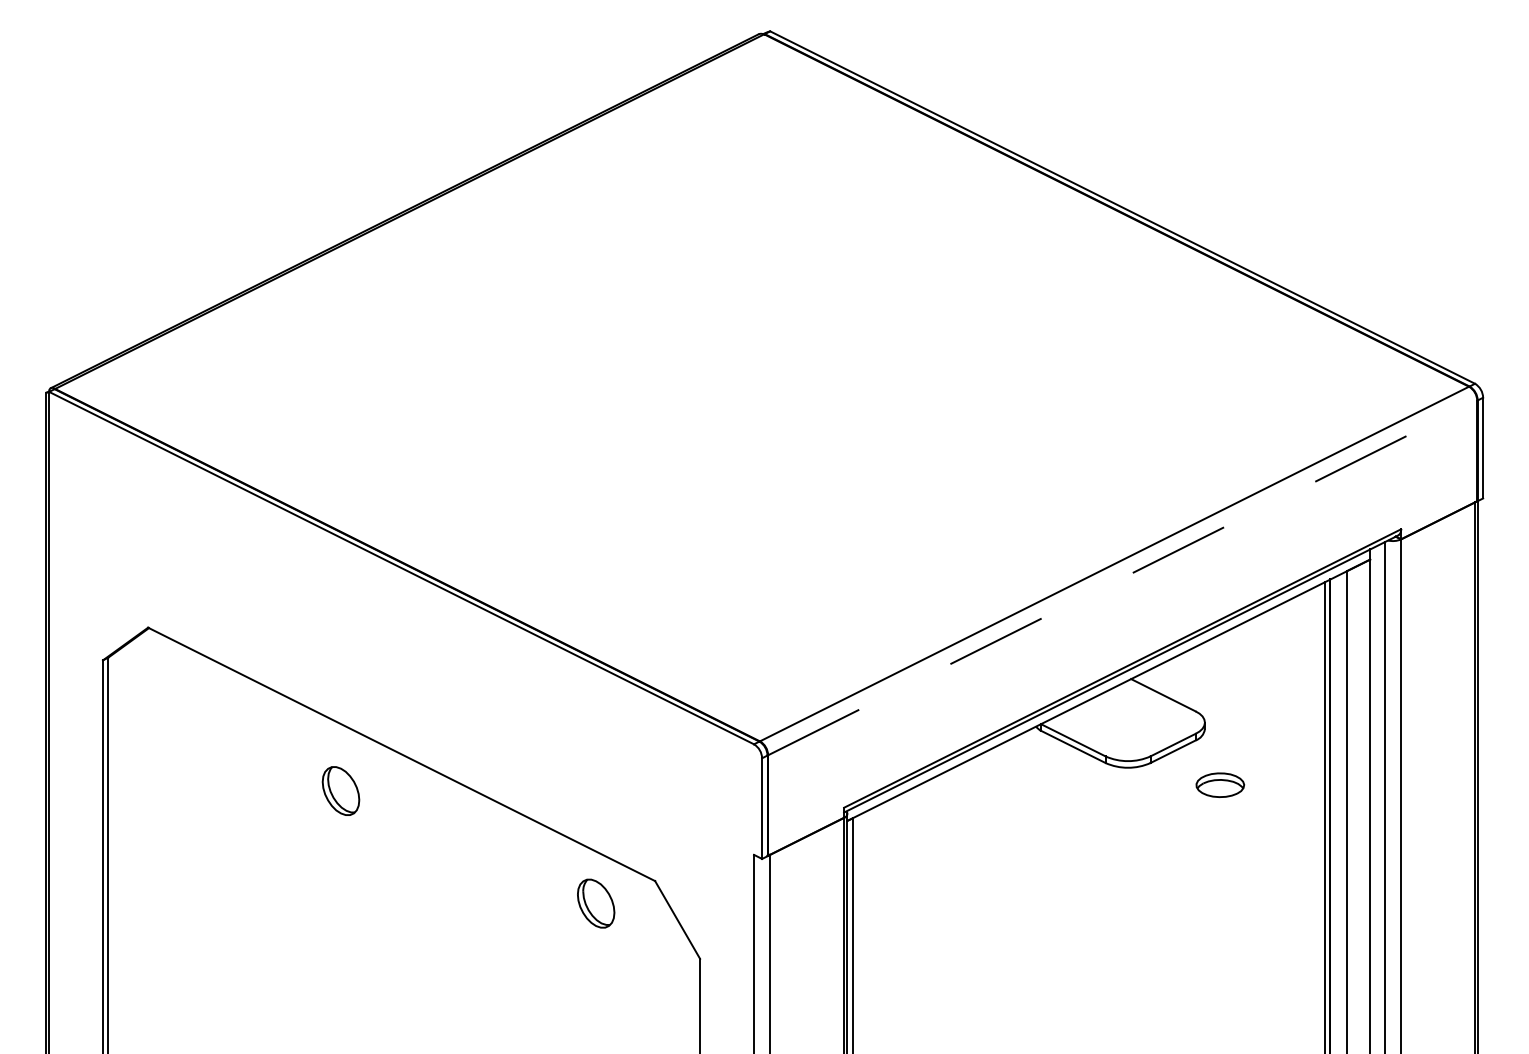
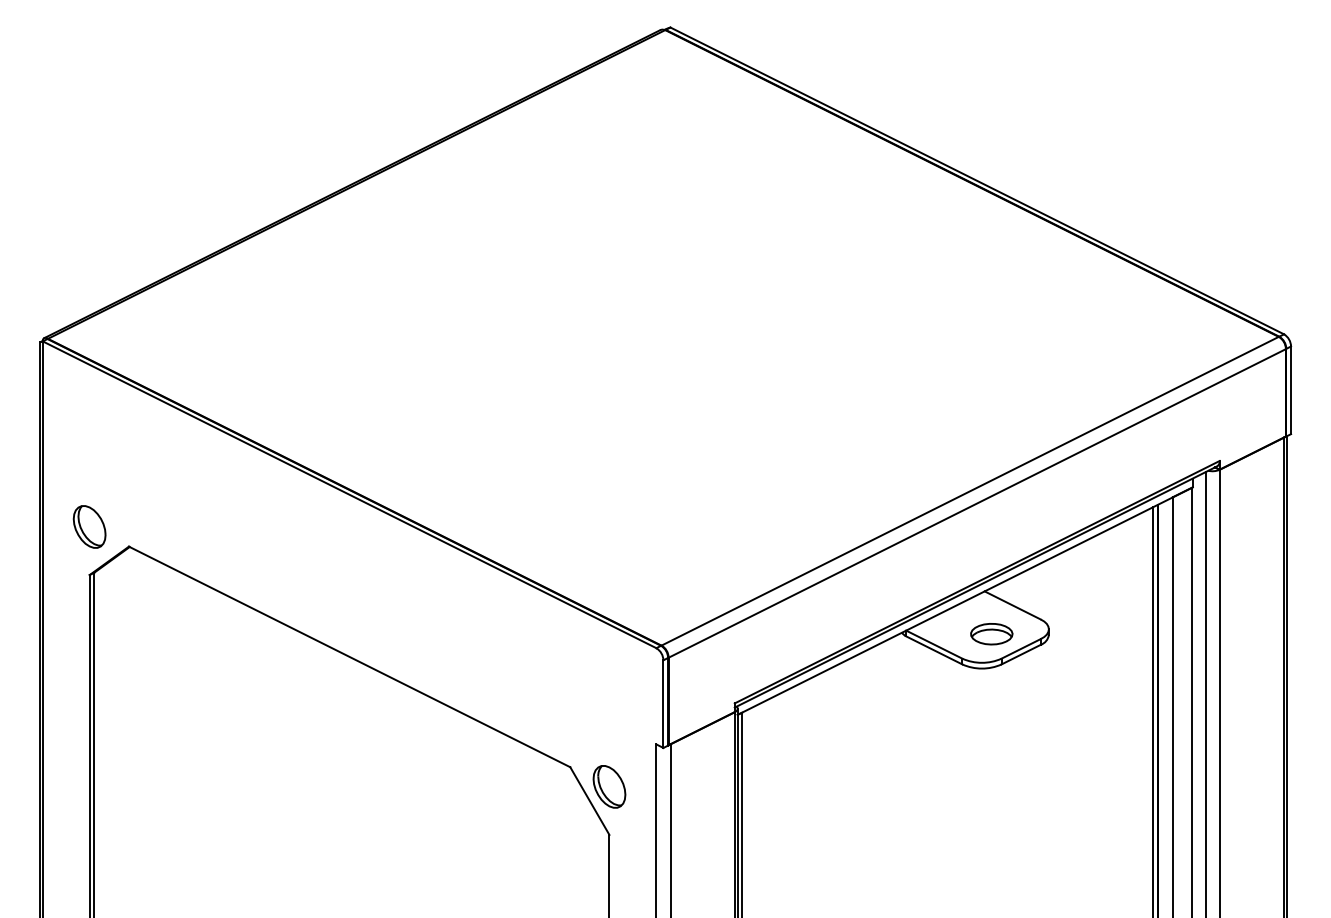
line: (1123, 577) -> (978, 502), dashed -> solid
part: (1220, 784) -> (991, 633), moved
part: (340, 790) -> (89, 526), moved
part: (596, 903) -> (609, 786), moved

